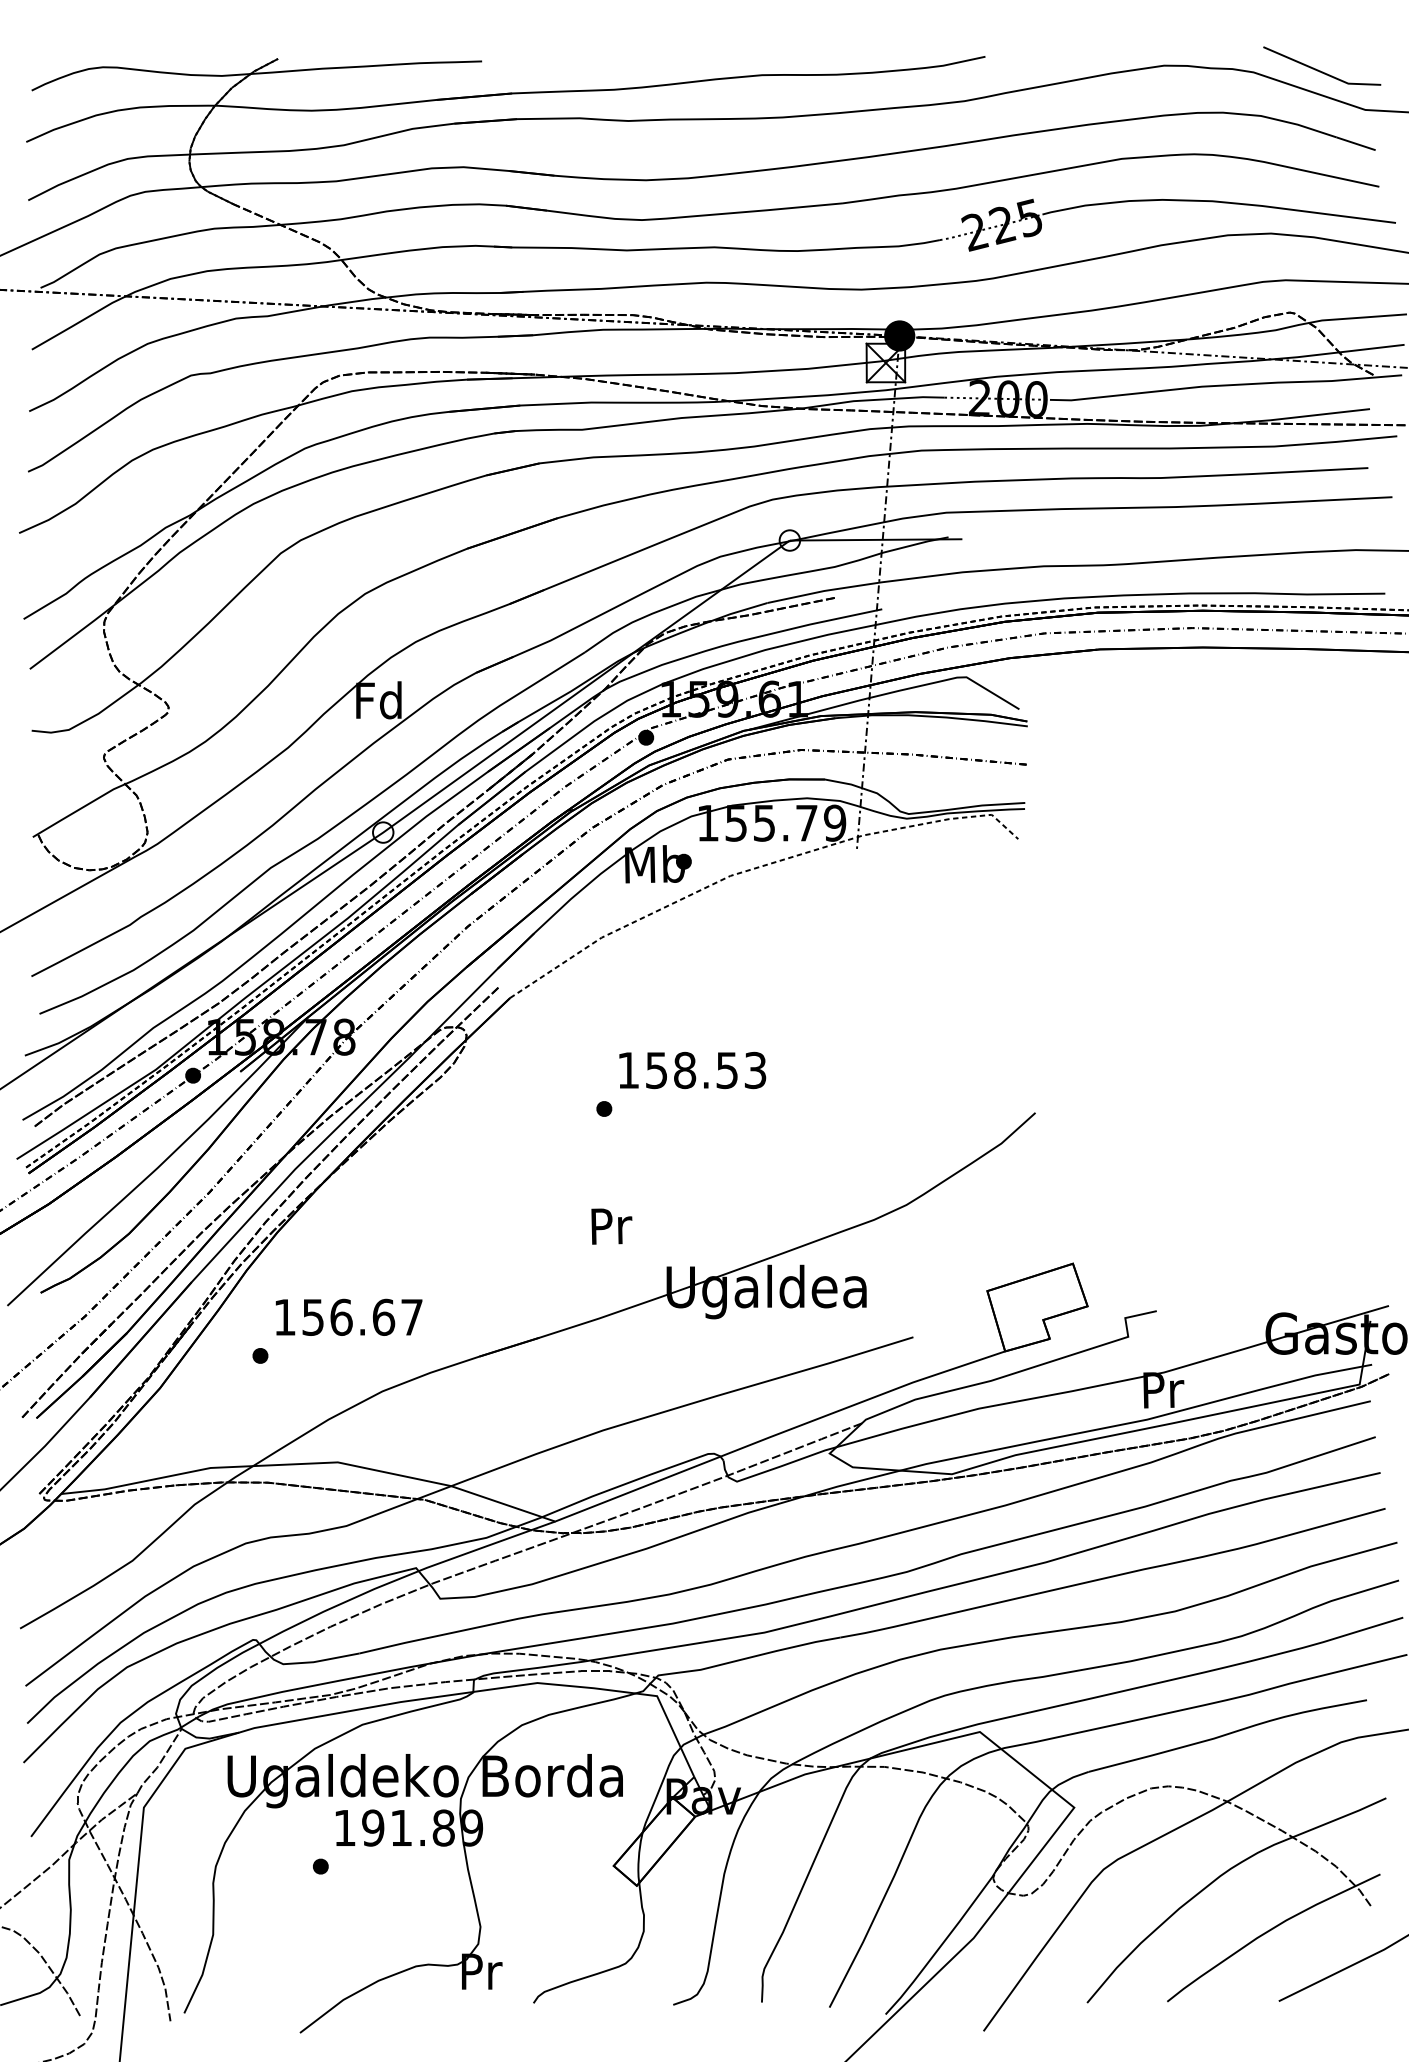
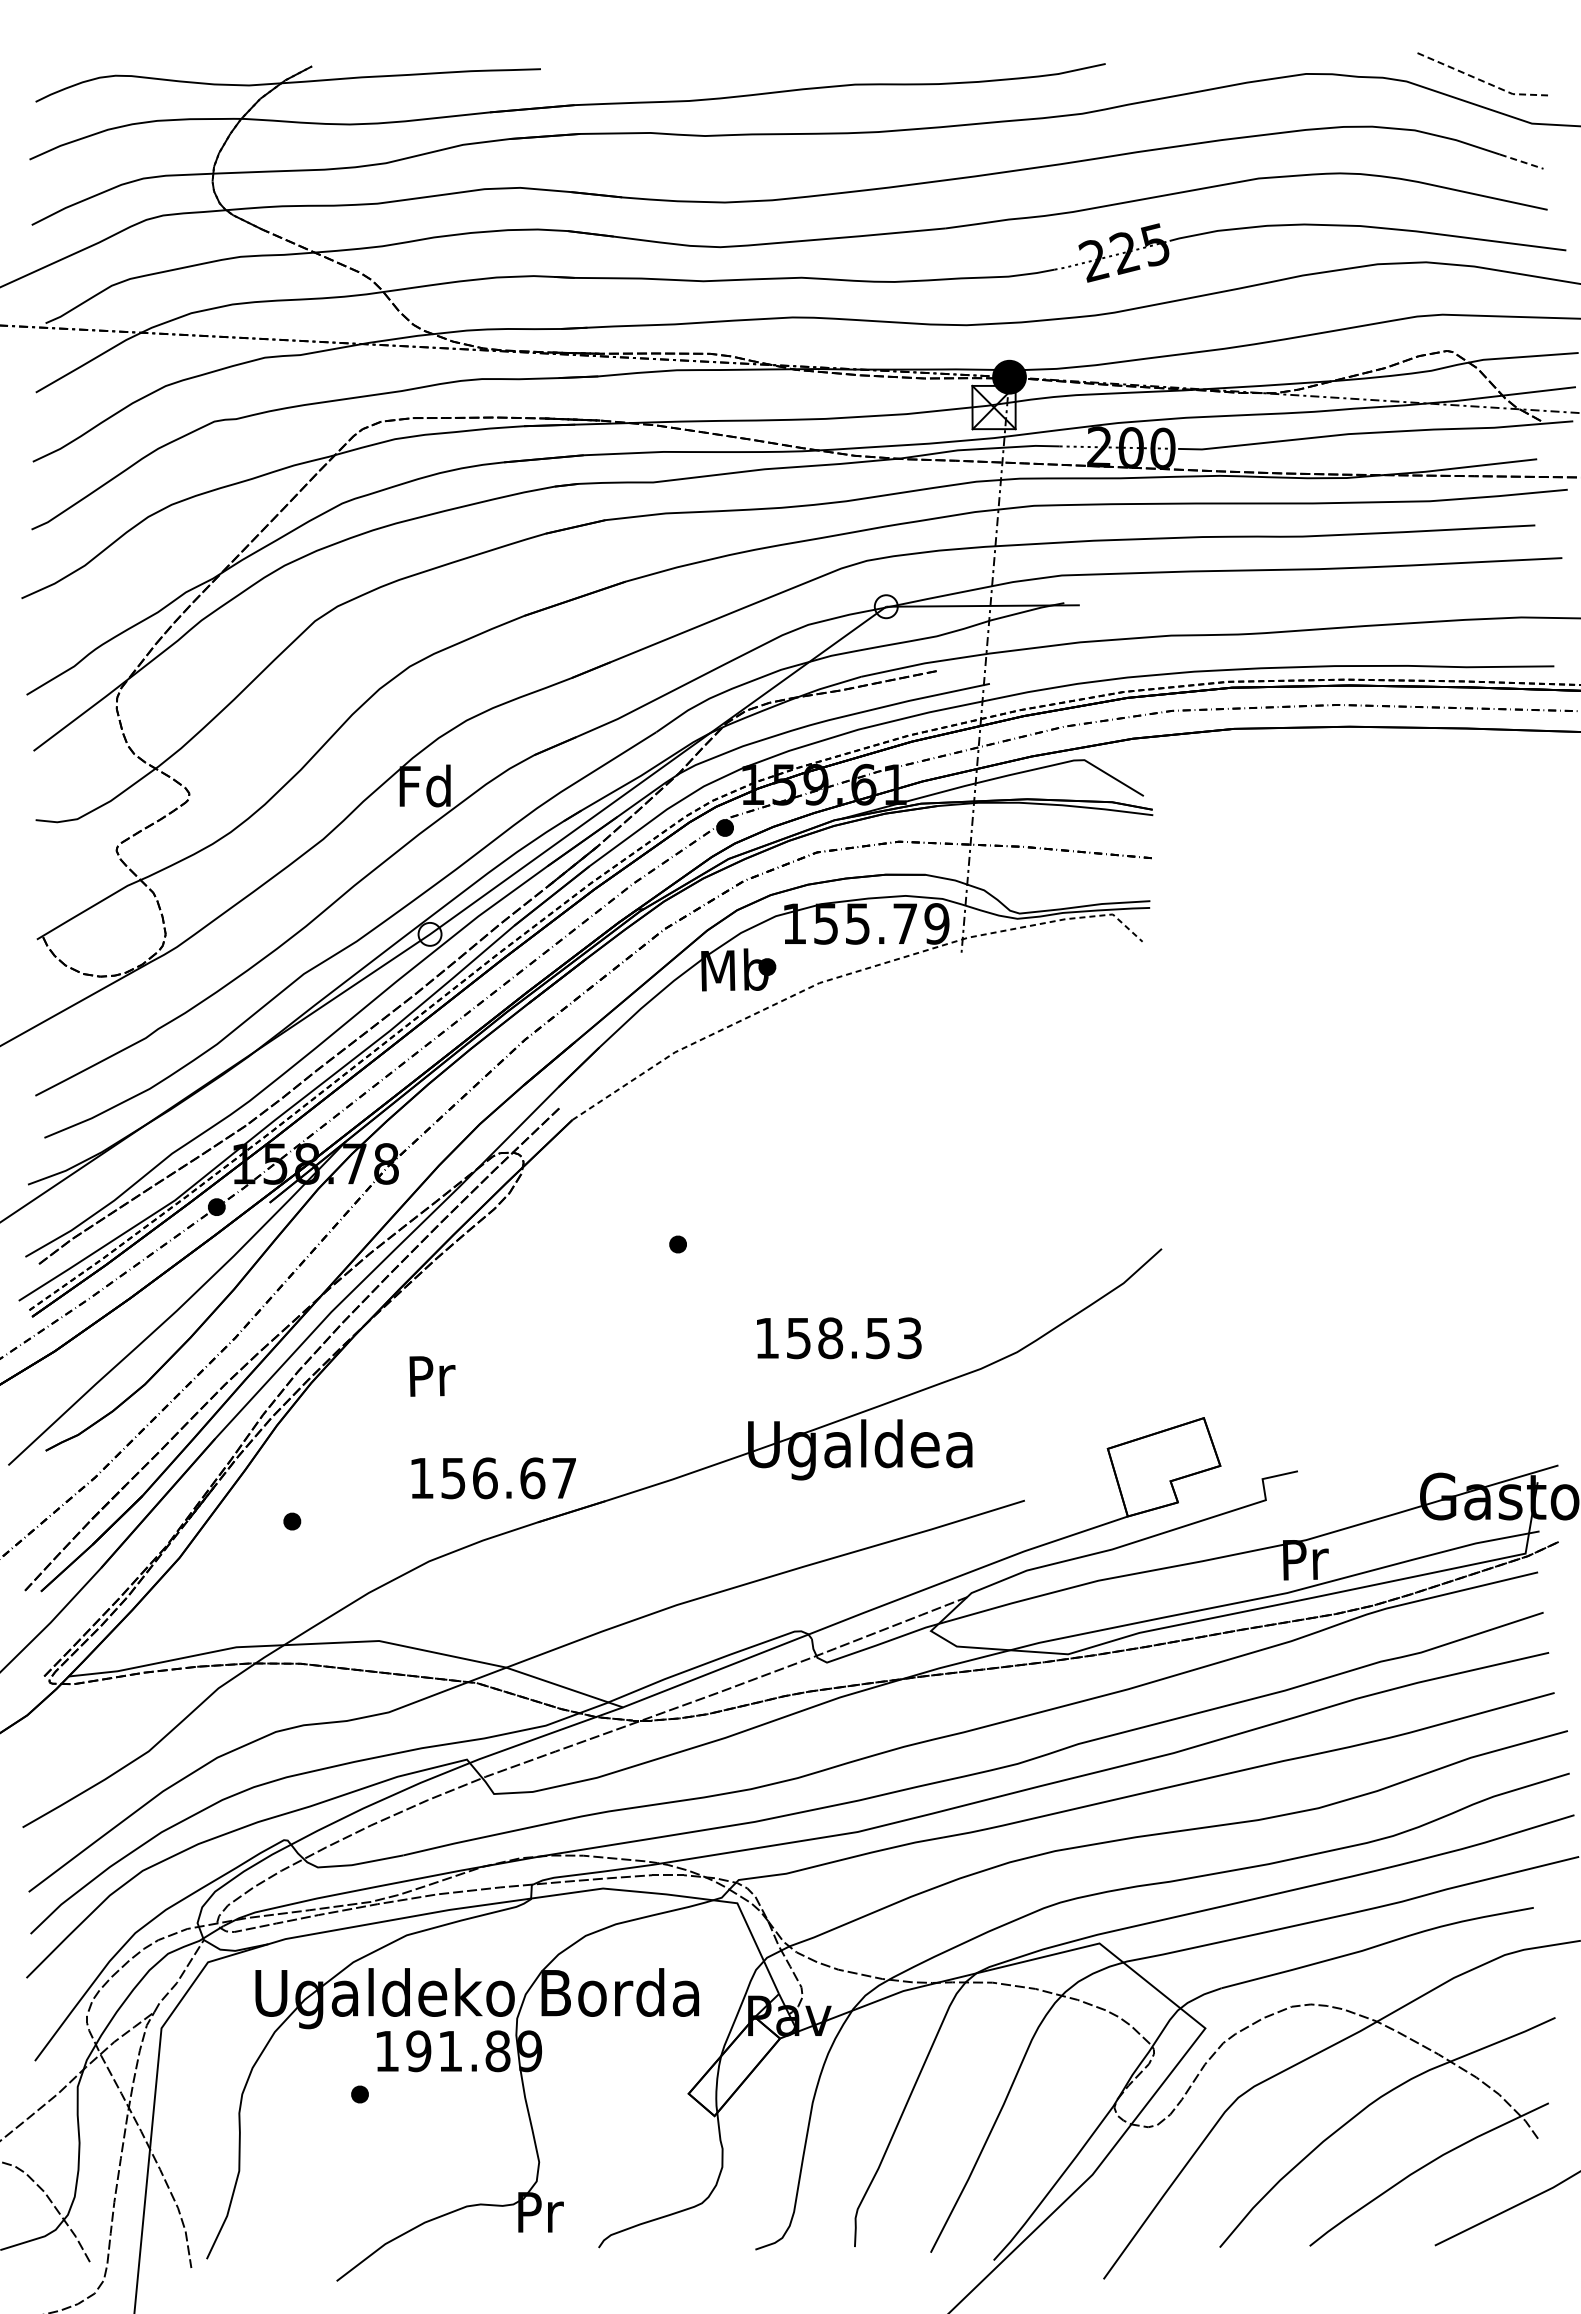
line: (1321, 72) -> (1482, 81), solid -> dashed
line: (1356, 143) -> (1521, 161), solid -> dashed
text: (692, 1070) -> (839, 1338), moved
text: (611, 1226) -> (432, 1376), moved
text: (348, 1317) -> (493, 1478), moved

